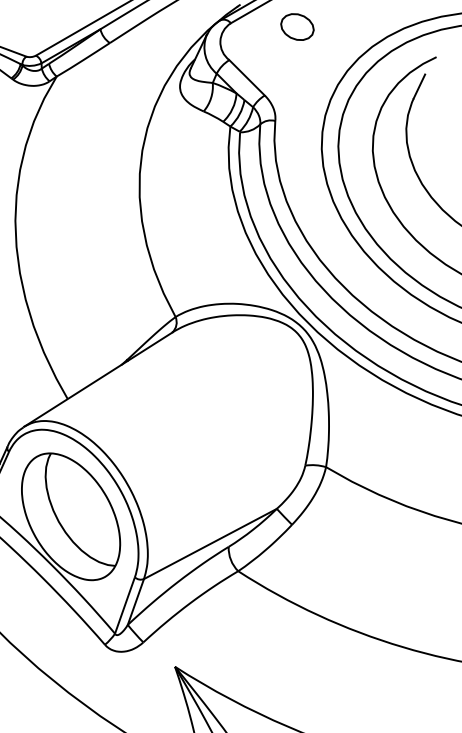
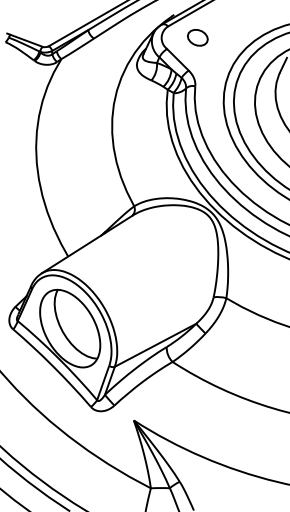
part: (296, 26) -> (197, 37), moved

